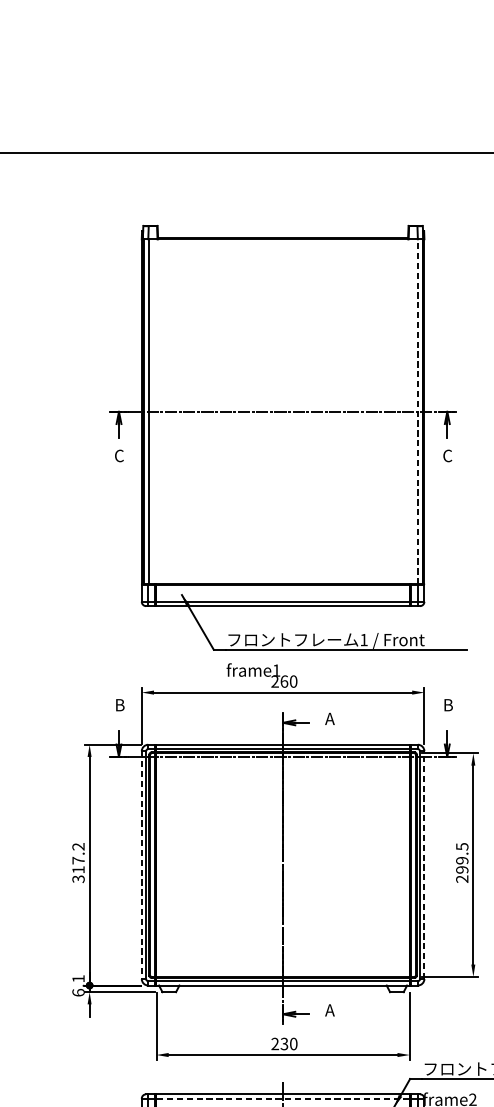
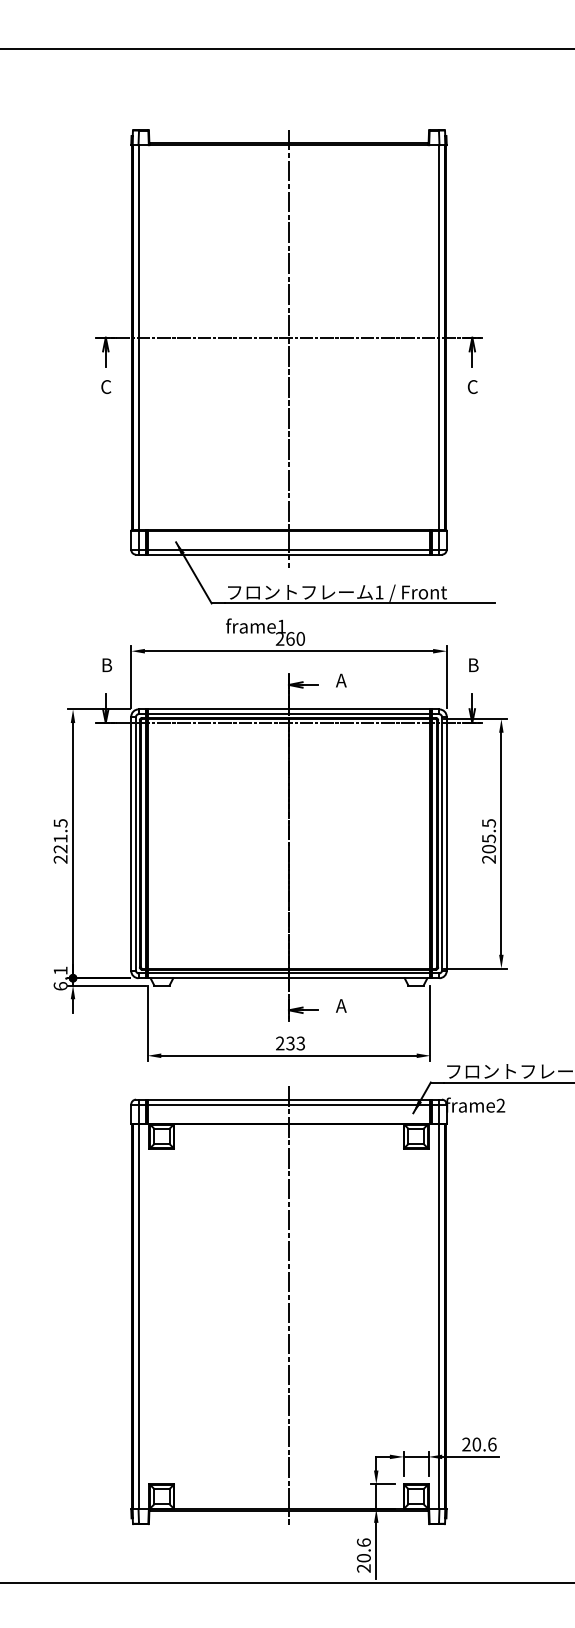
line: (417, 411) -> (439, 337), dashed -> solid
line: (283, 421) -> (289, 348), added
text: (78, 863) -> (60, 841), 317.2 -> 221.5
line: (424, 864) -> (446, 843), dashed -> solid
text: (461, 864) -> (488, 843), 299.5 -> 205.5
line: (142, 865) -> (131, 844), dashed -> solid
text: (293, 1044) -> (300, 1043), 230 -> 233
line: (282, 1098) -> (288, 1104), dashed -> solid

